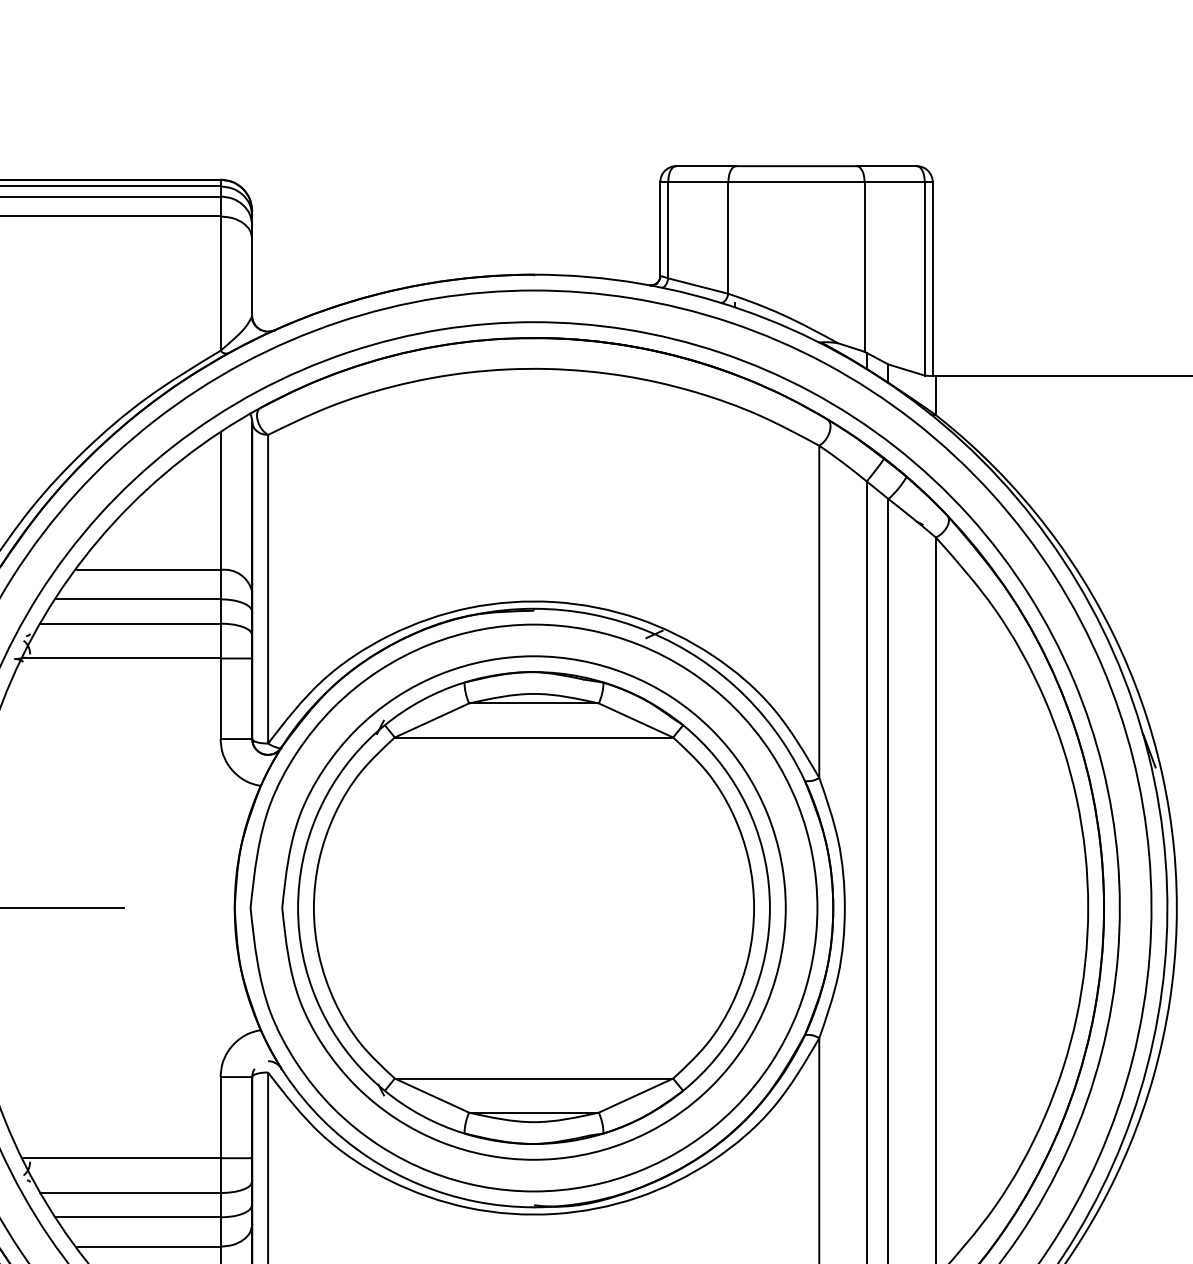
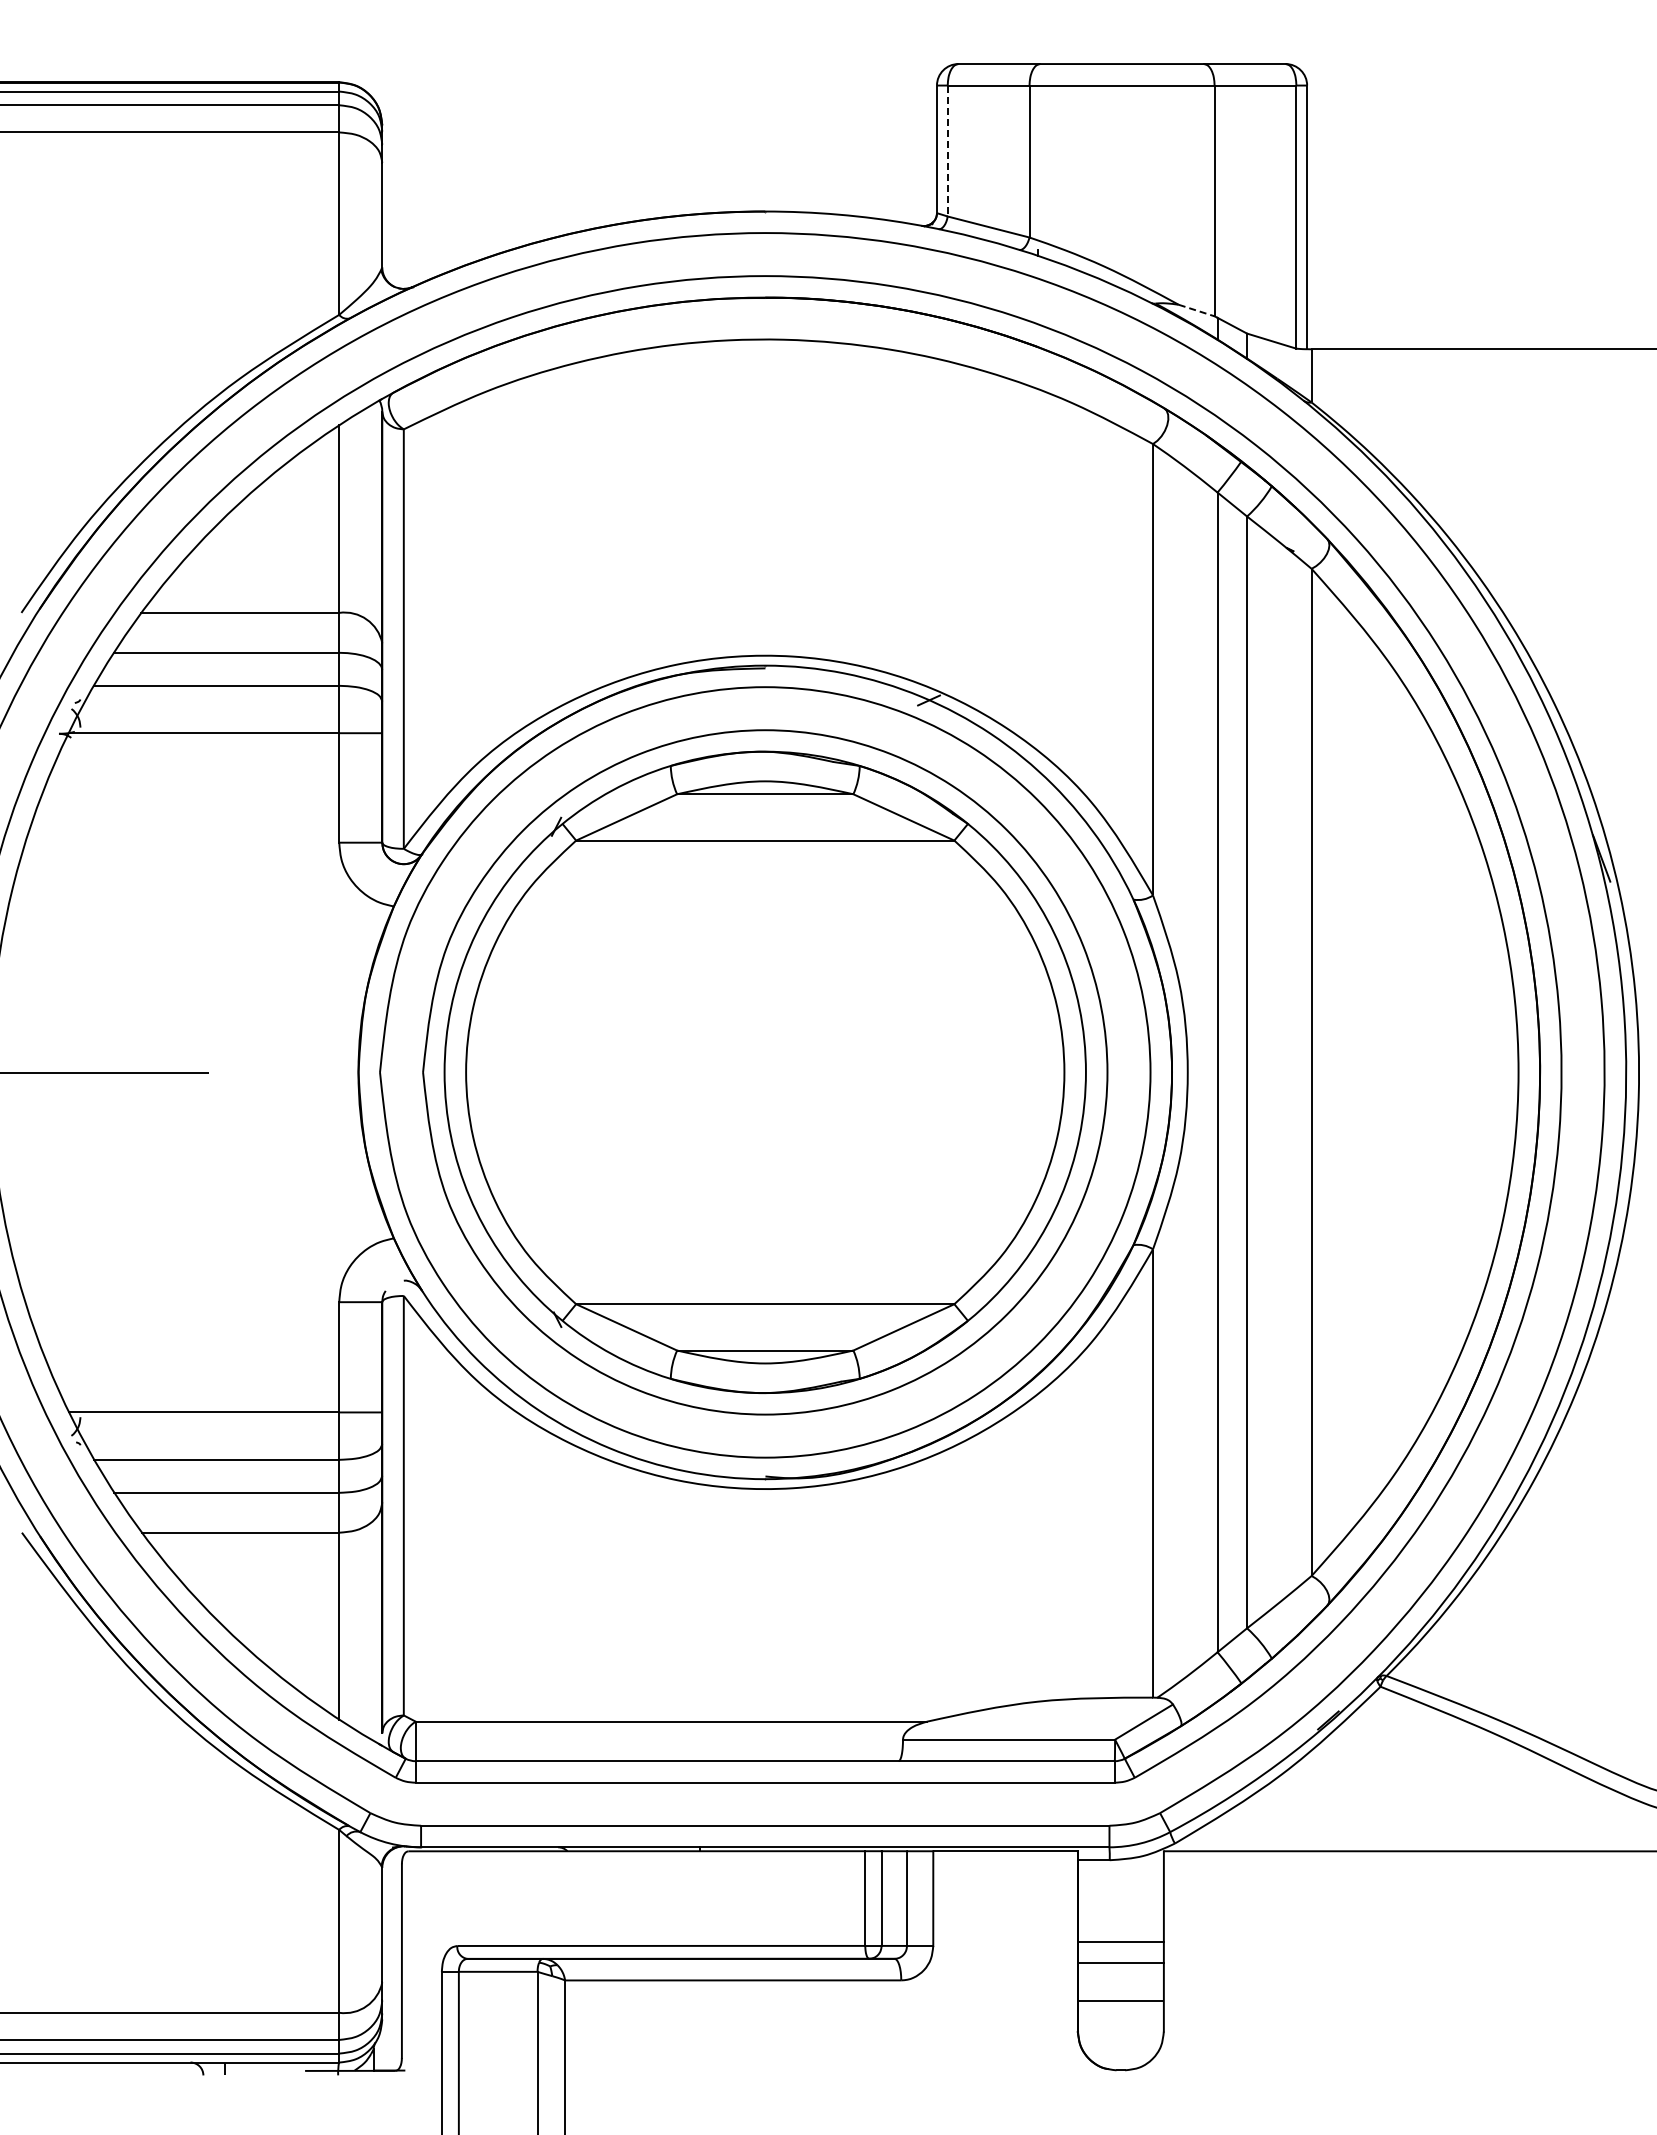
line: (668, 230) -> (947, 151), solid -> dashed
line: (851, 347) -> (1196, 310), solid -> dashed

